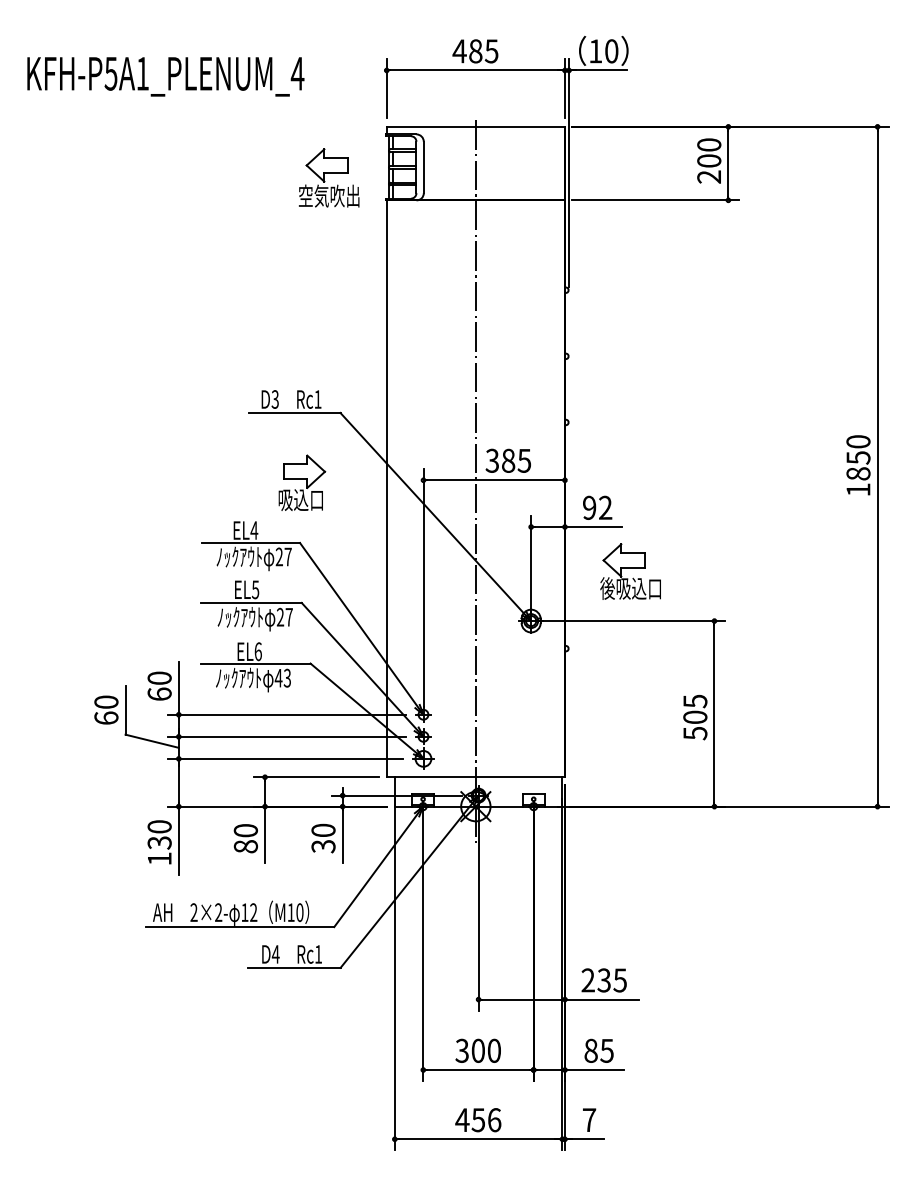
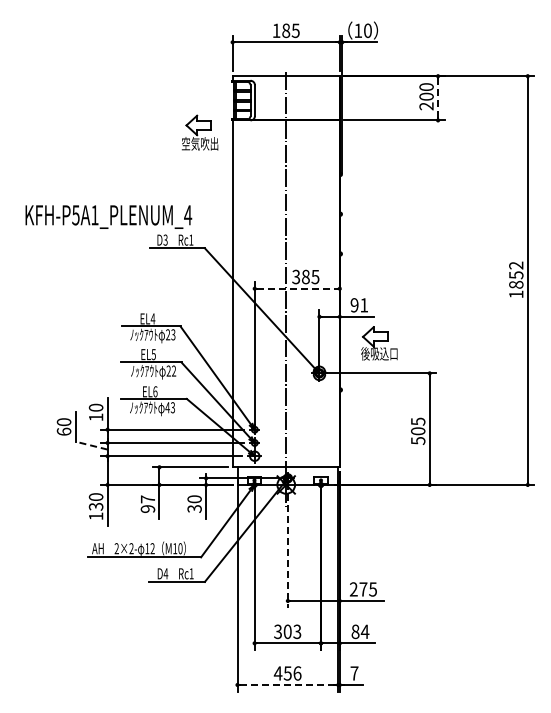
text: (459, 50) -> (276, 30), 485 -> 185
text: (165, 75) -> (108, 216), moved
line: (729, 163) -> (438, 98), solid -> dashed
part: (328, 177) -> (199, 132), moved
text: (858, 441) -> (516, 265), 1850 -> 1852
line: (494, 479) -> (297, 288), solid -> dashed
part: (301, 481) -> (181, 289), removed
text: (606, 508) -> (364, 305), 92 -> 91
text: (288, 556) -> (173, 334), 27 -> 23
text: (290, 616) -> (174, 370), 27 -> 22
text: (158, 694) -> (95, 417), 60 -> 10
line: (151, 741) -> (91, 445), solid -> dashed
text: (245, 837) -> (147, 503), 80 -> 97
line: (477, 907) -> (287, 545), solid -> dashed
text: (604, 980) -> (363, 589), 235 -> 275
text: (494, 1050) -> (297, 631), 300 -> 303
text: (606, 1050) -> (364, 631), 85 -> 84
line: (479, 1138) -> (288, 684), solid -> dashed

